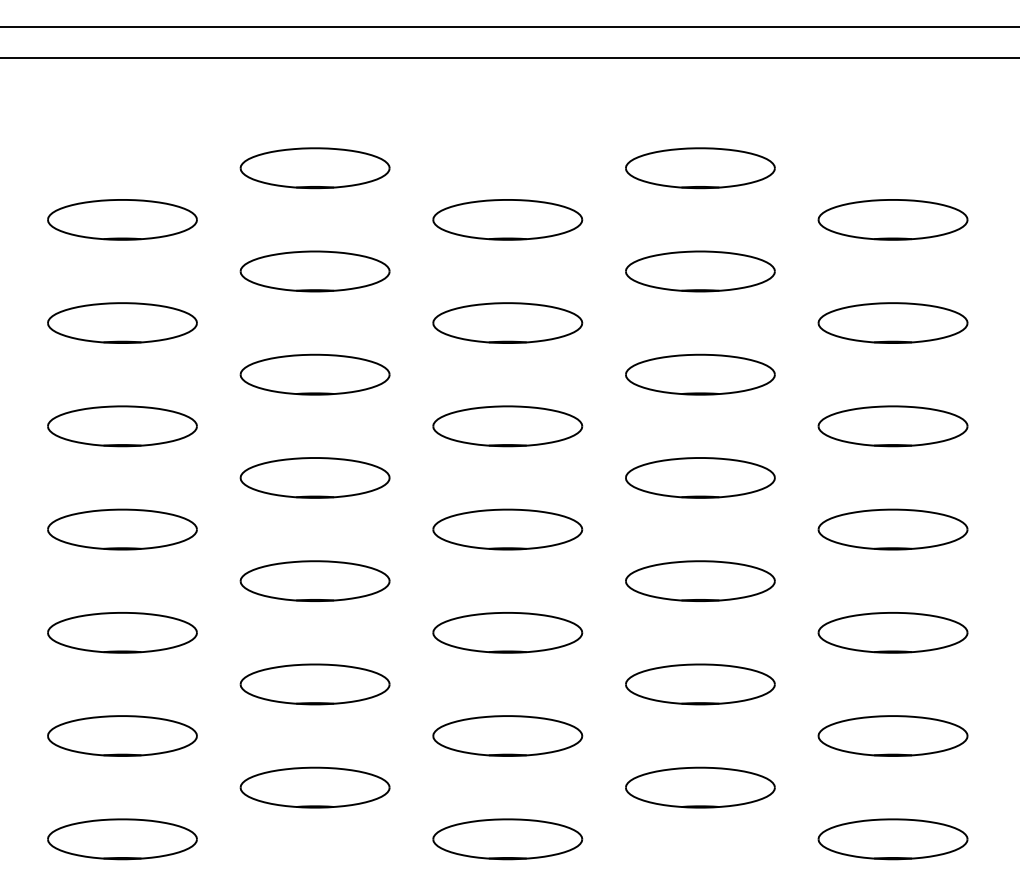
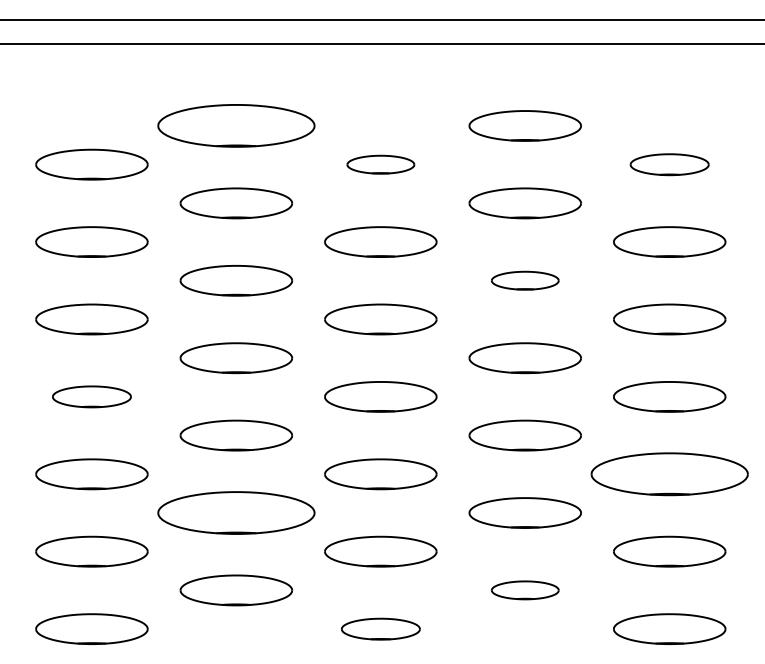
part: (314, 168) -> (235, 126), size x1.4
part: (507, 219) -> (380, 164), size x0.6
part: (892, 219) -> (669, 164), size x0.7
part: (700, 374) -> (525, 280), size x0.6
part: (122, 529) -> (91, 396), size x0.7
part: (892, 632) -> (669, 474), size x1.4
part: (314, 684) -> (235, 513), size x1.4
part: (700, 787) -> (525, 590), size x0.6
part: (507, 839) -> (380, 629), size x0.7

